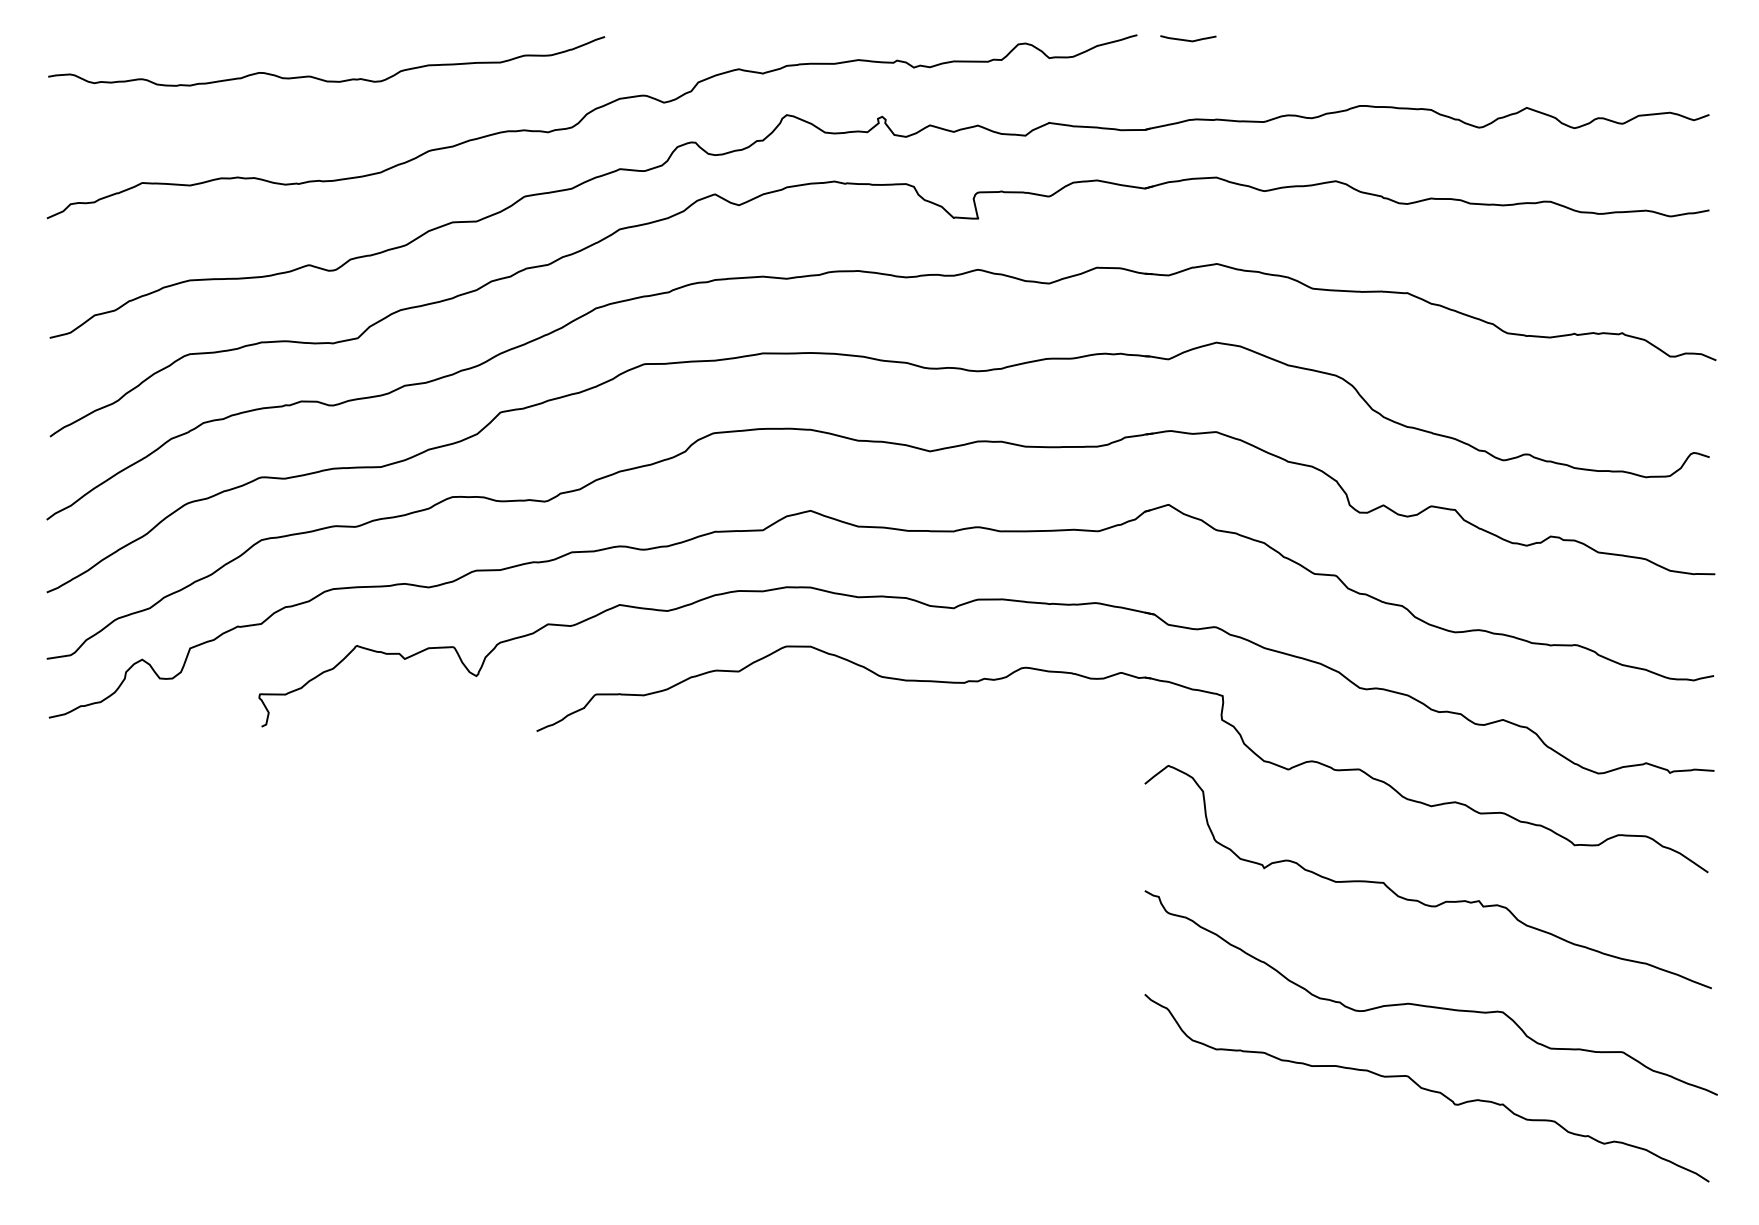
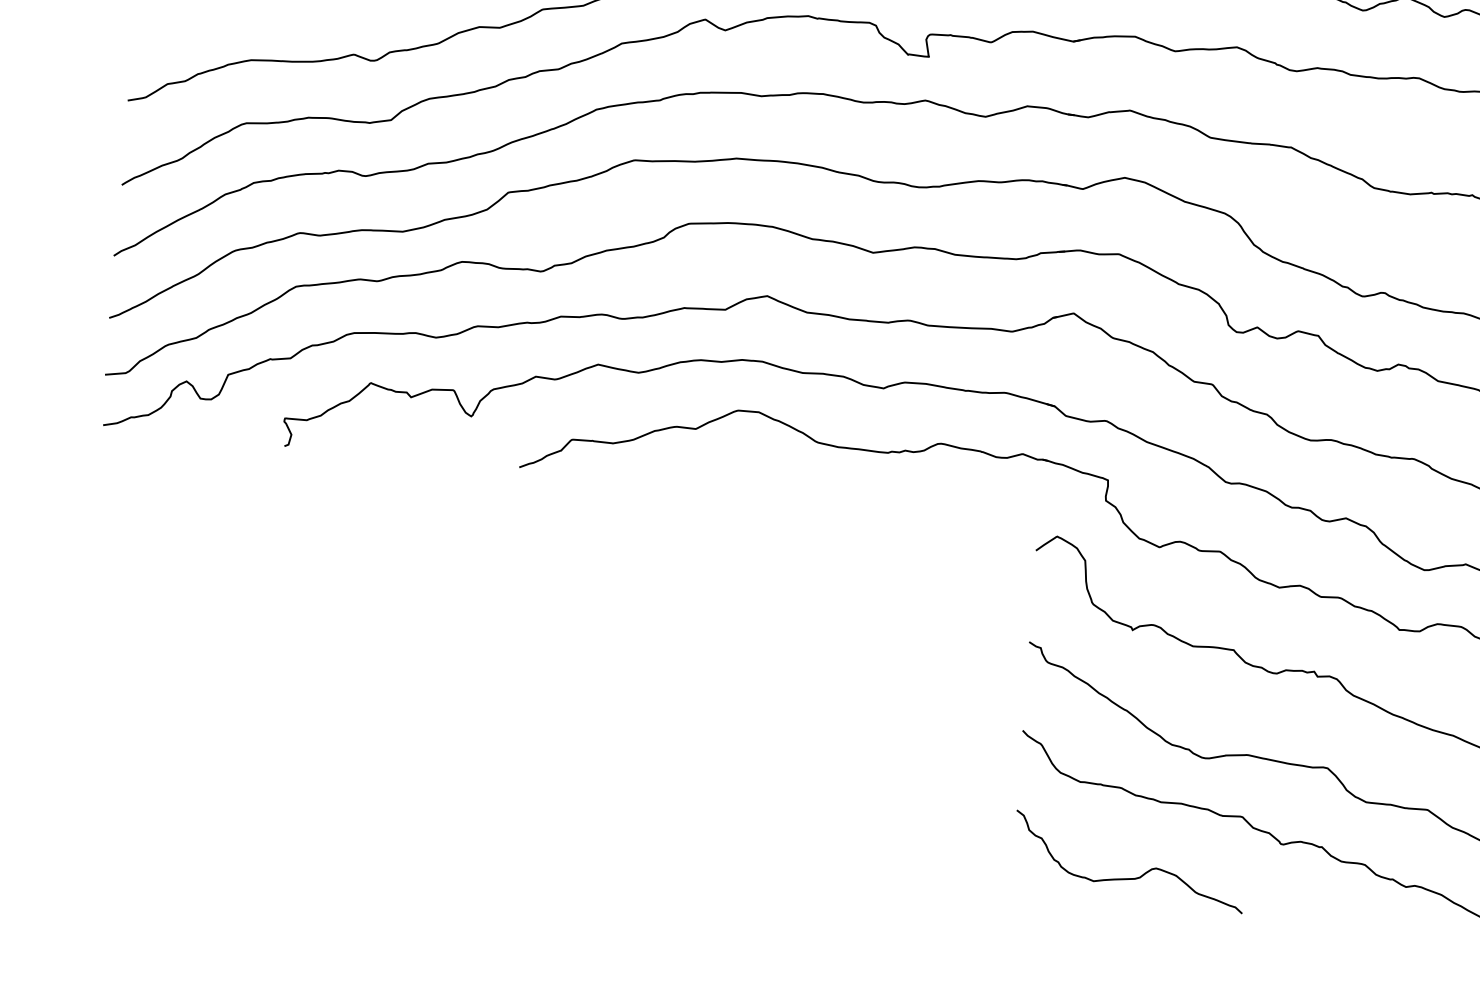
curve: (1284, 1156) -> (1131, 877), added

